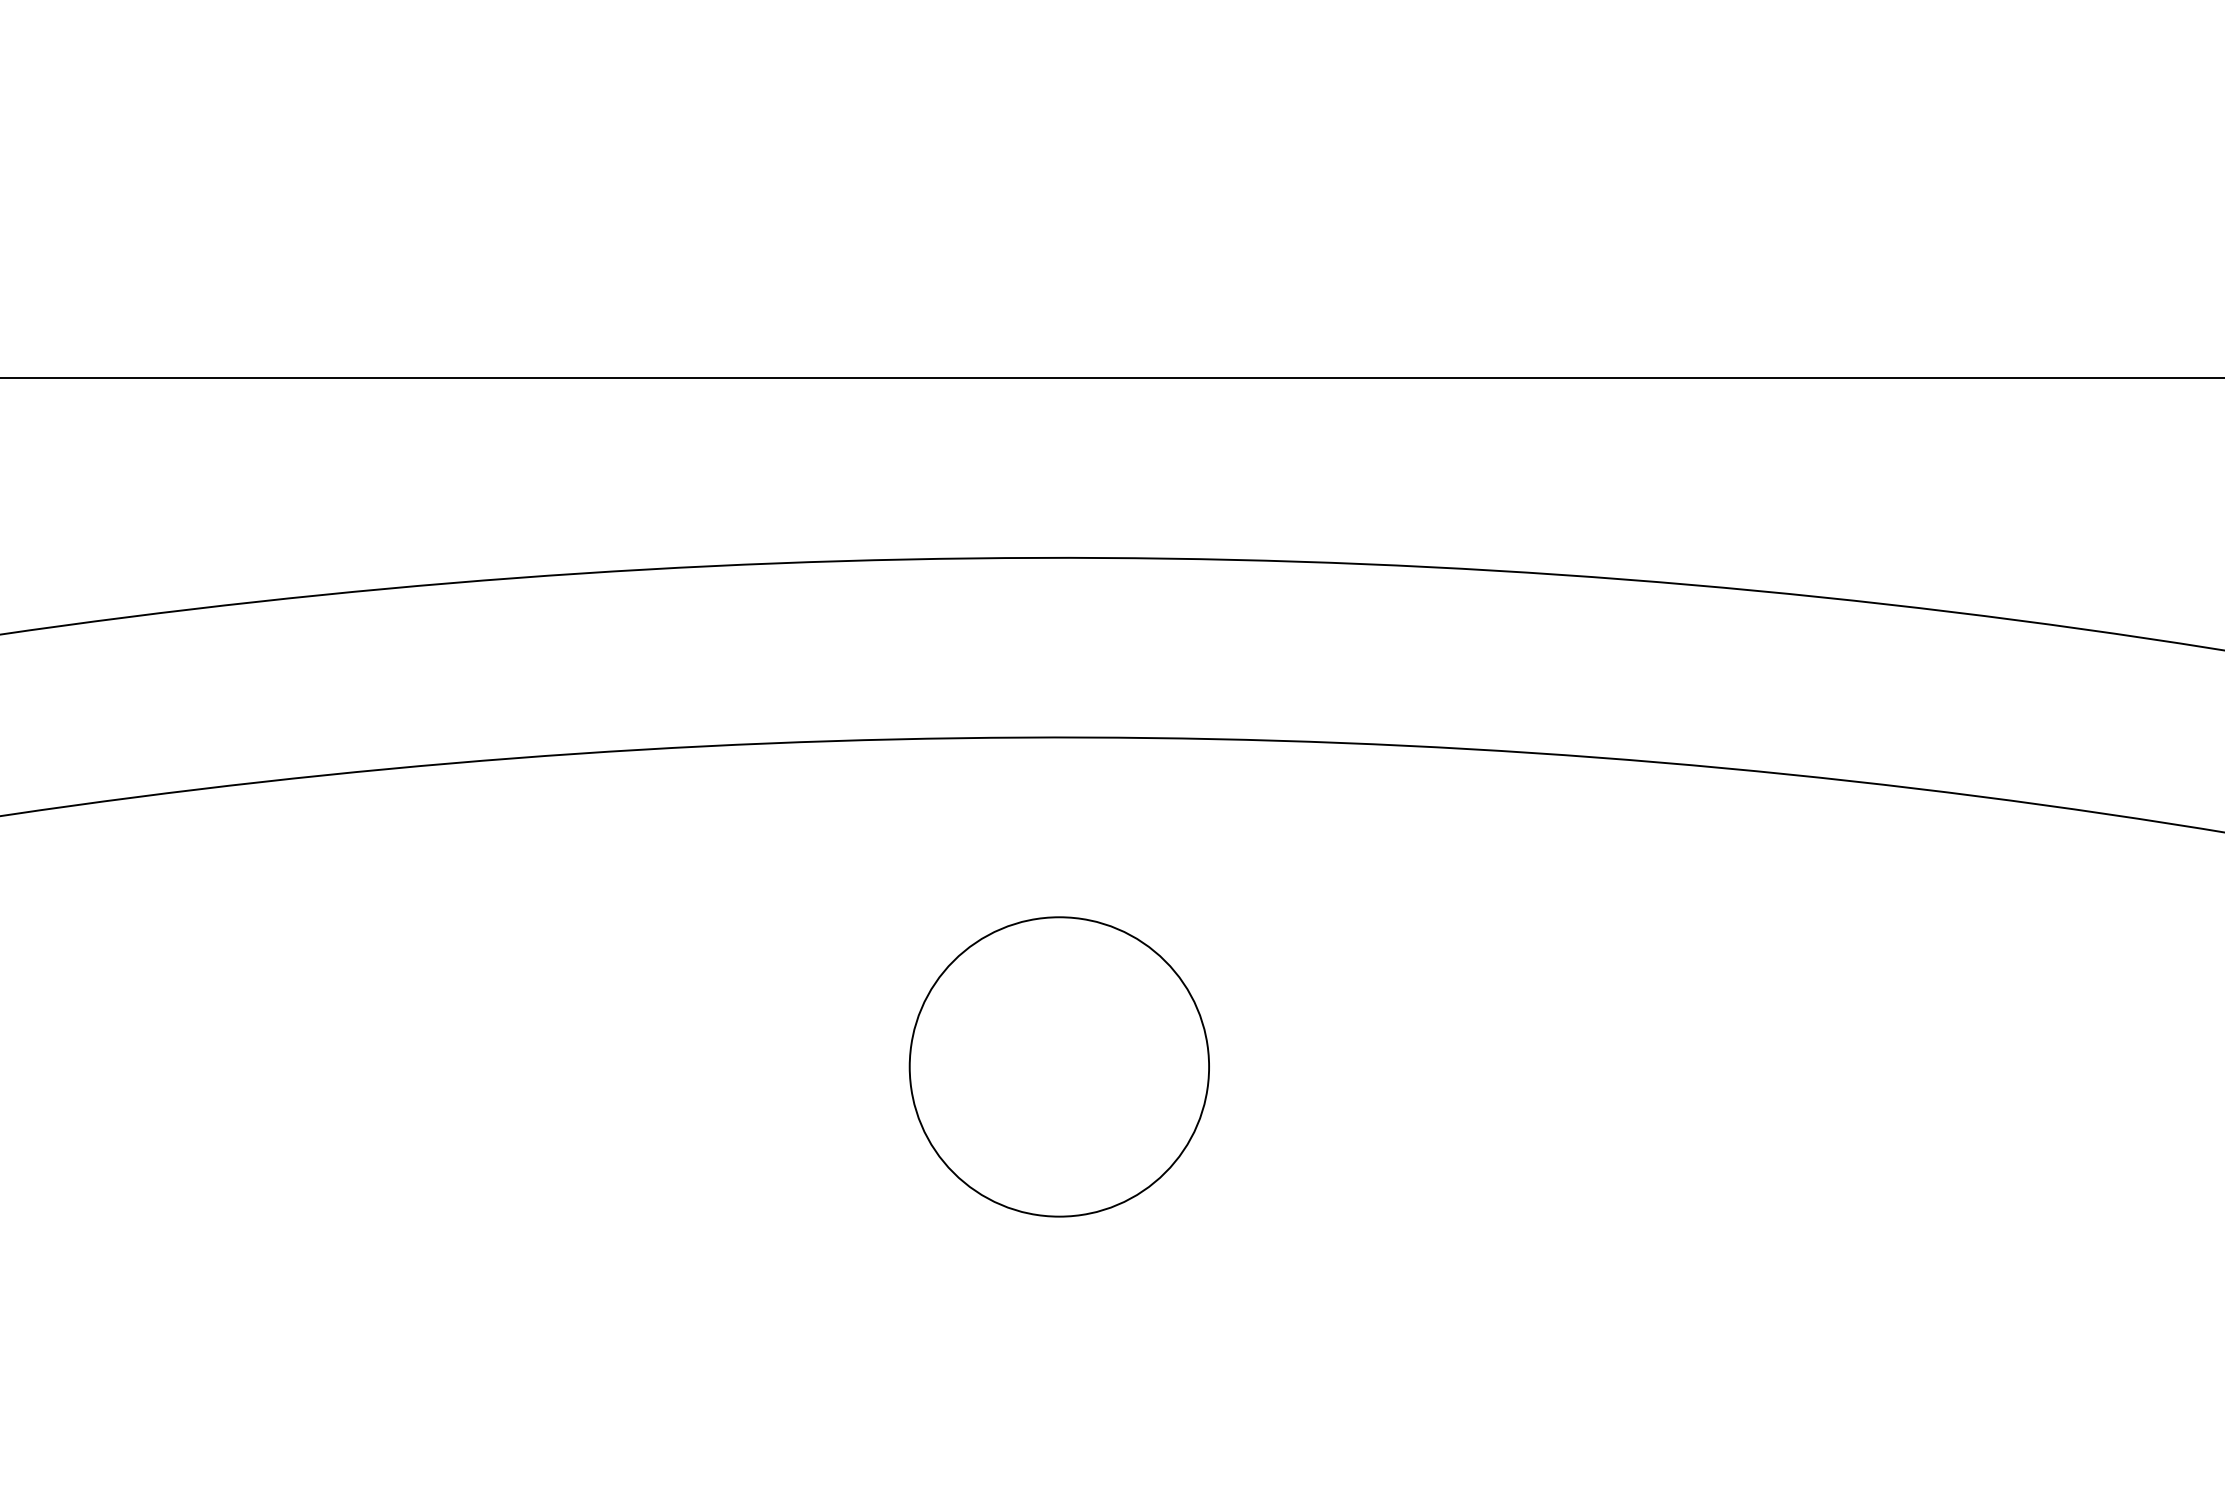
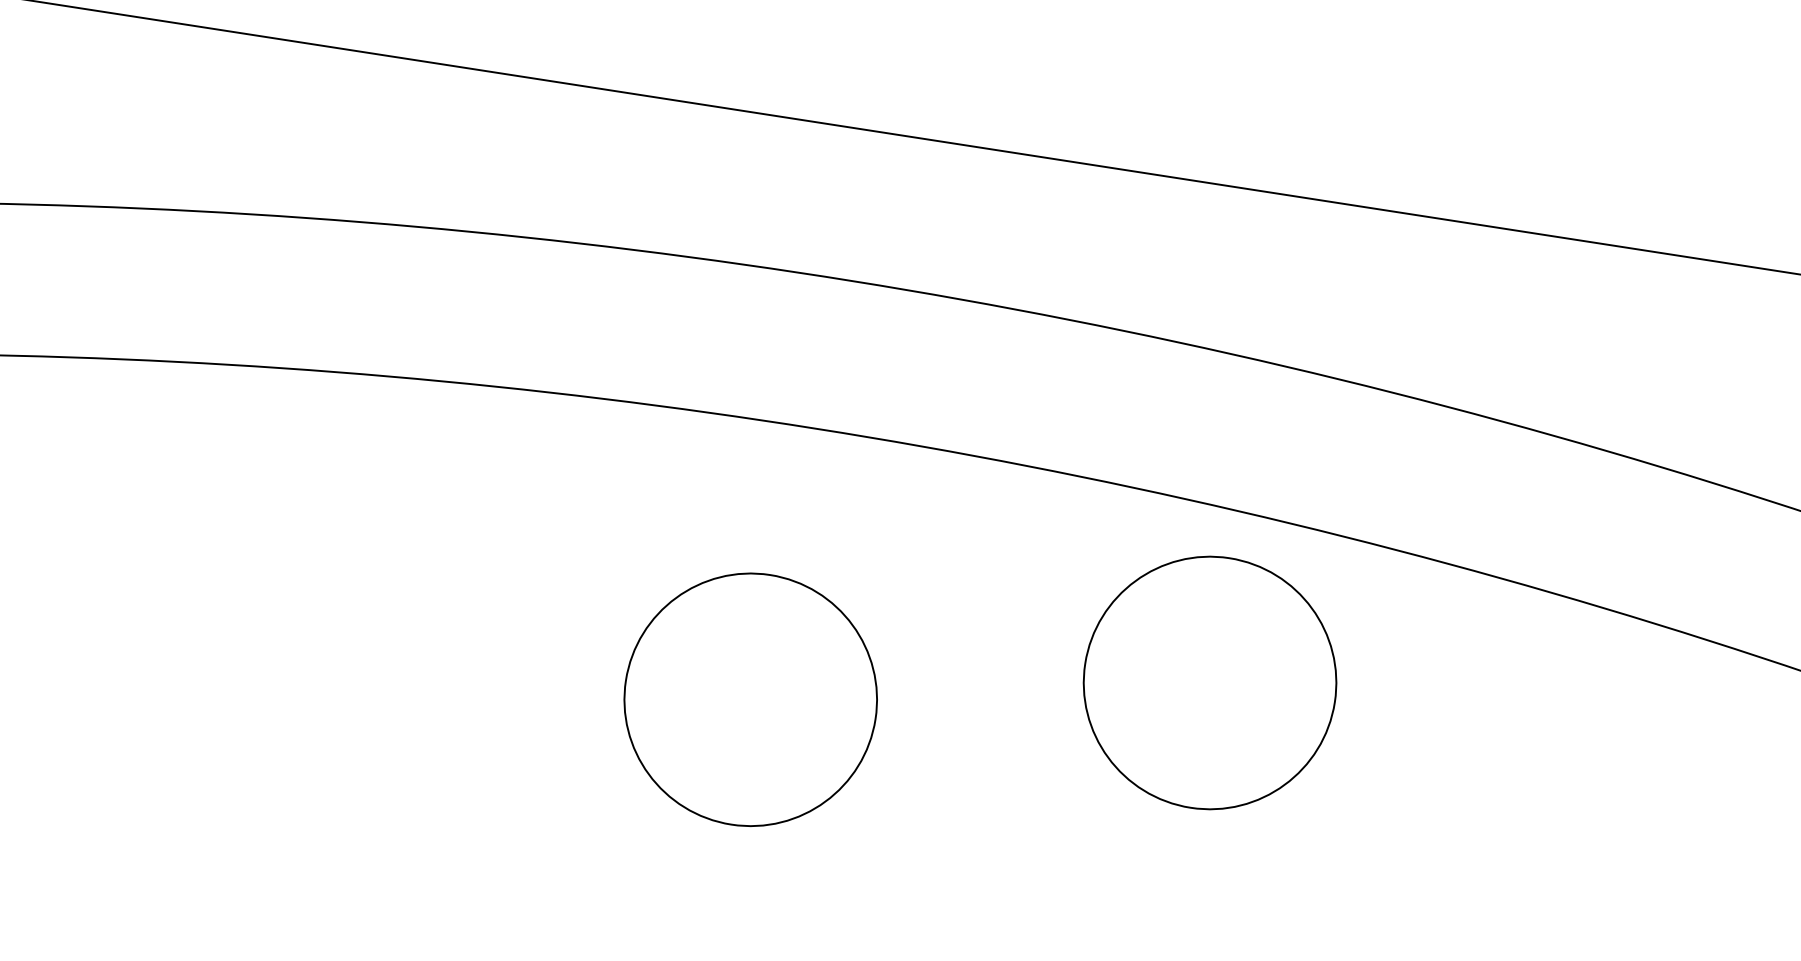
circle: (1593, 963) -> (1209, 682), added

